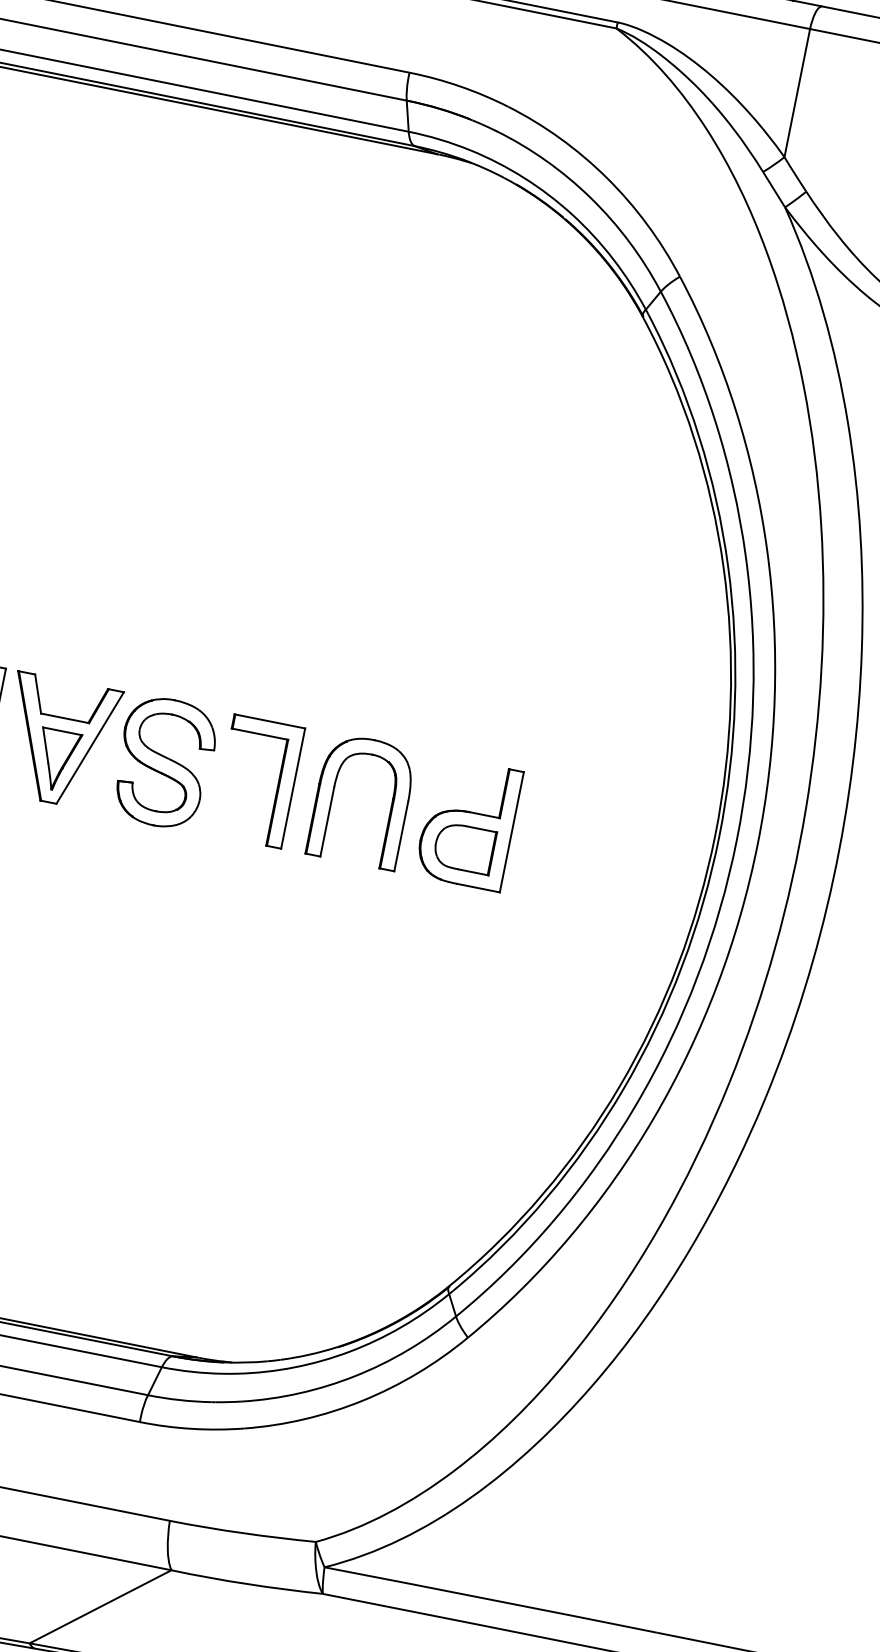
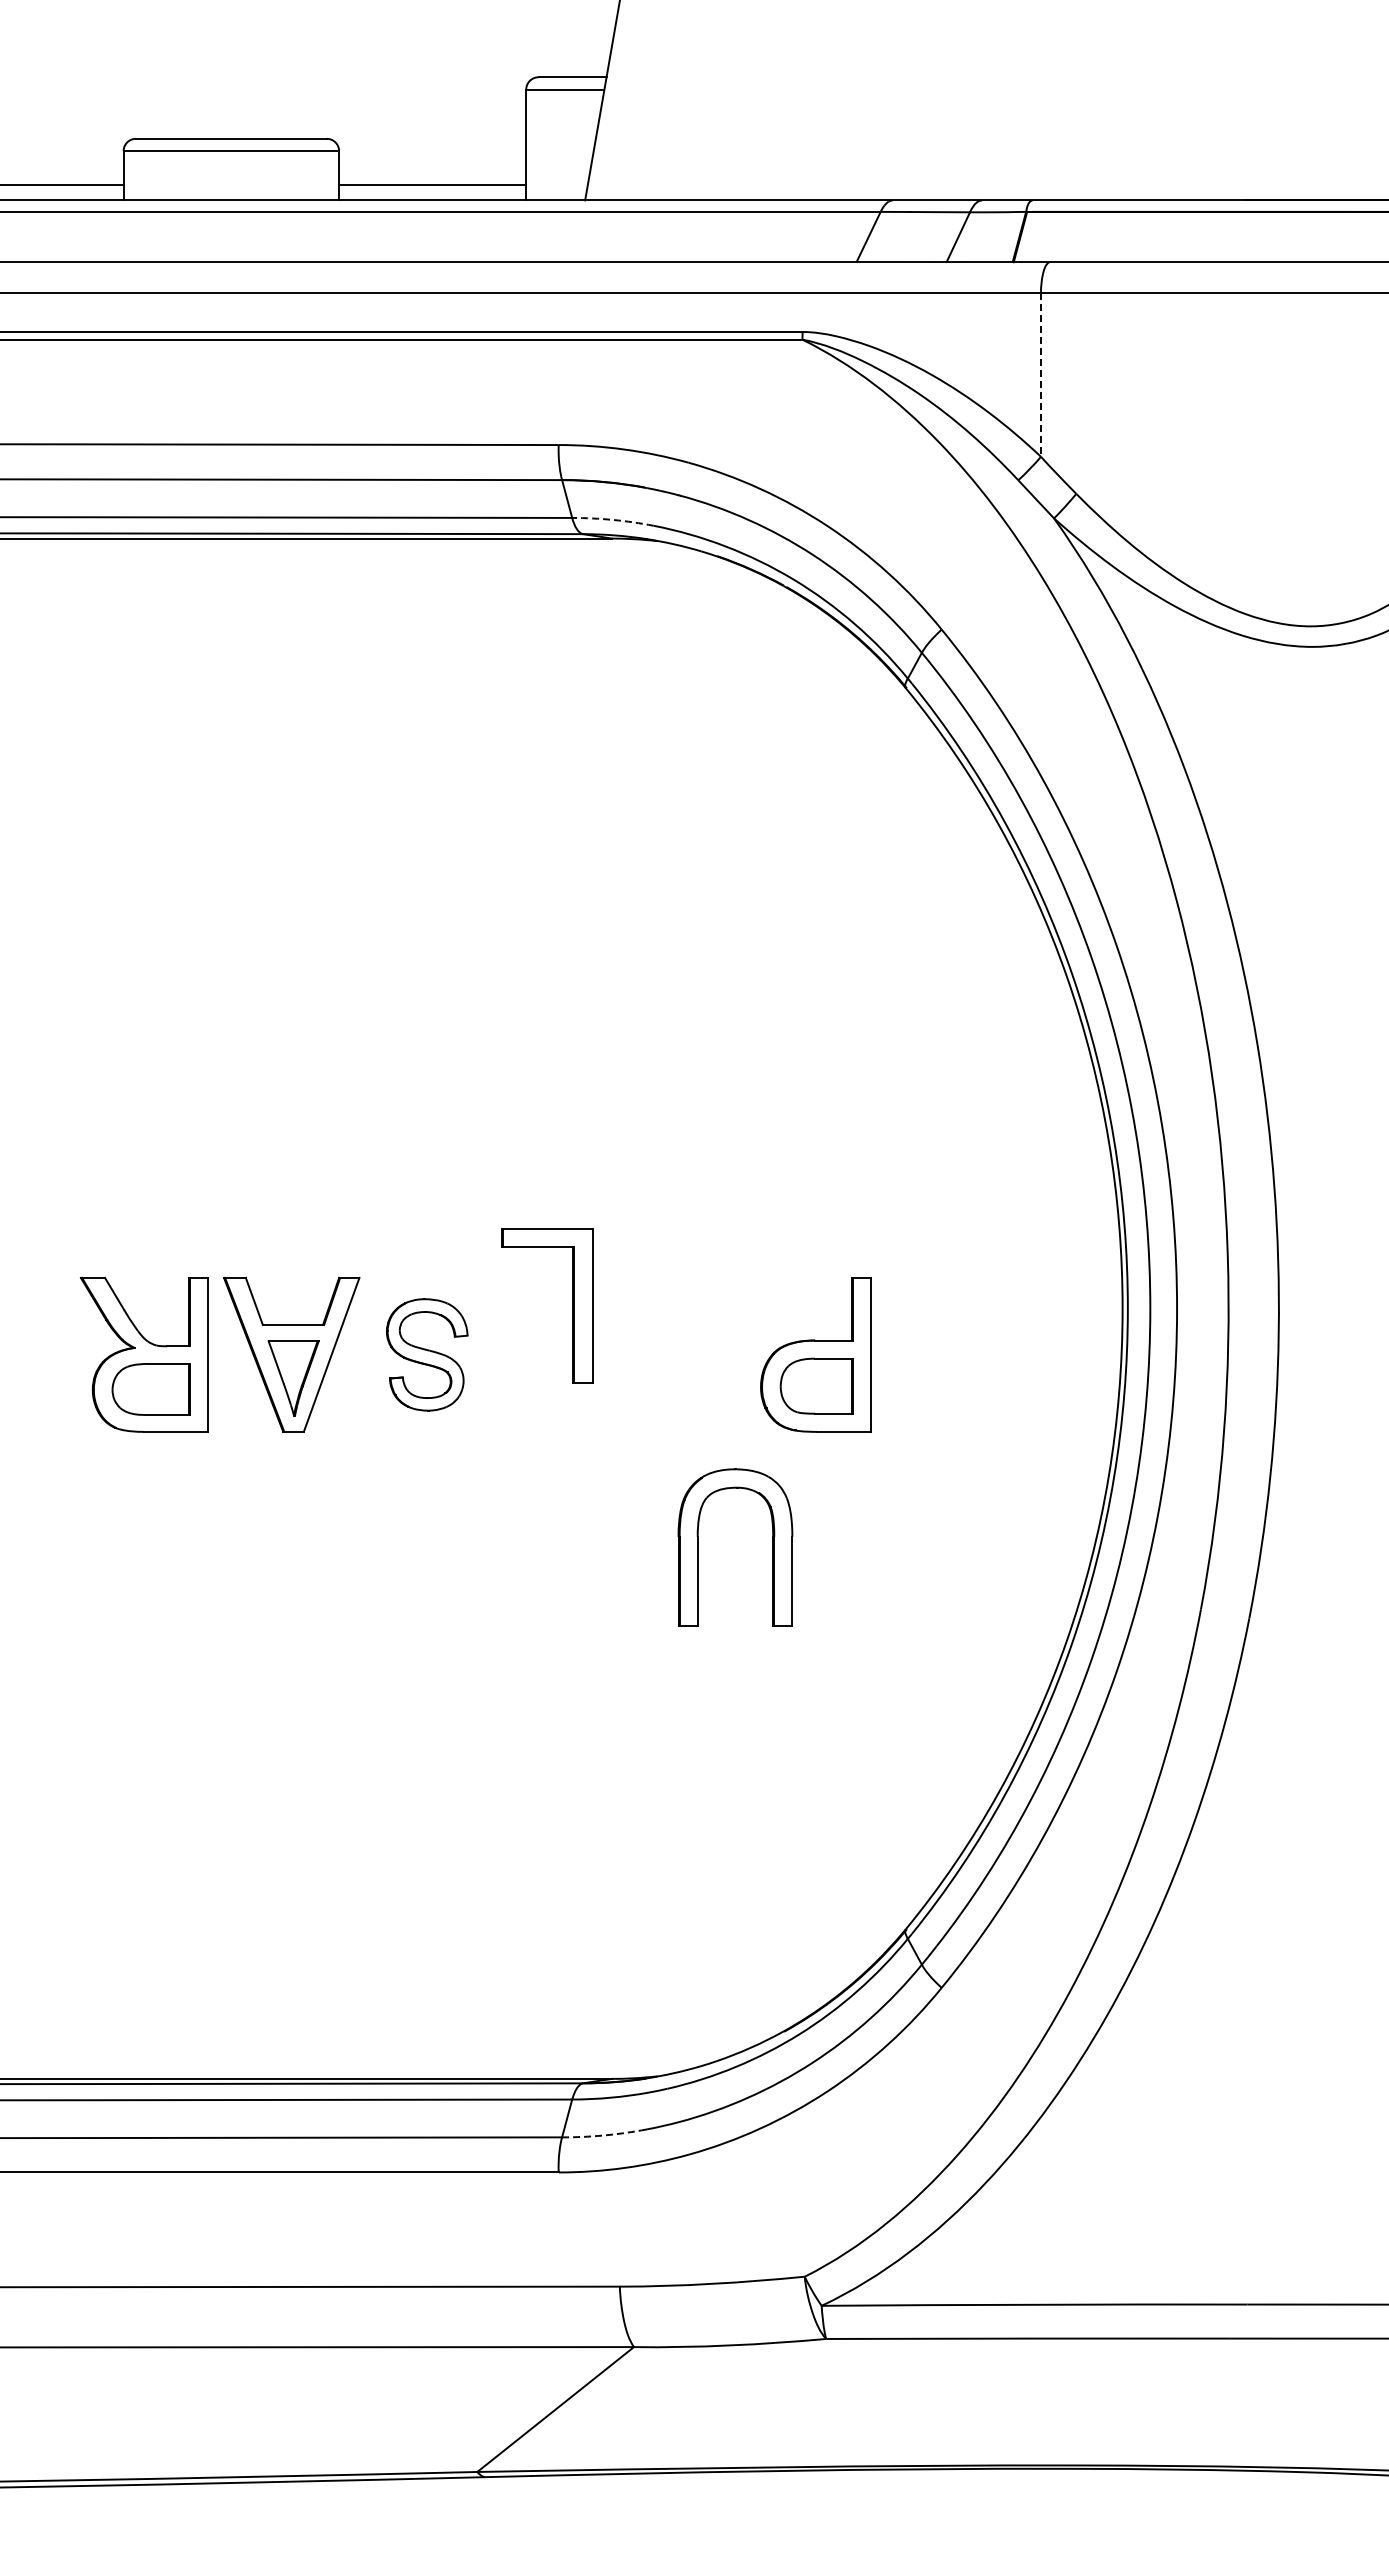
line: (797, 93) -> (1041, 375), solid -> dashed
arc: (440, 139) -> (613, 519), solid -> dashed
part: (164, 762) -> (426, 1354), size x0.7
part: (277, 785) -> (572, 1305), moved
part: (333, 795) -> (698, 1547), moved
arc: (179, 1400) -> (602, 2135), solid -> dashed

